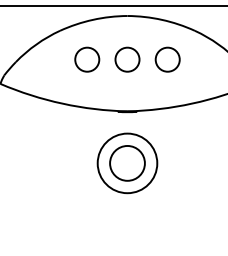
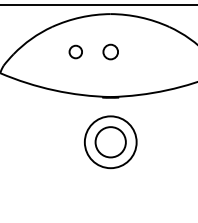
circle: (87, 59) -> (75, 51), size x0.6
circle: (127, 59) -> (110, 51), size x0.7
circle: (167, 59) -> (145, 51), removed

